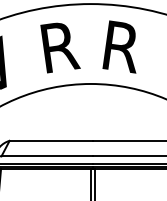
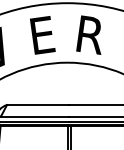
text: (64, 47) -> (47, 35), R -> E

